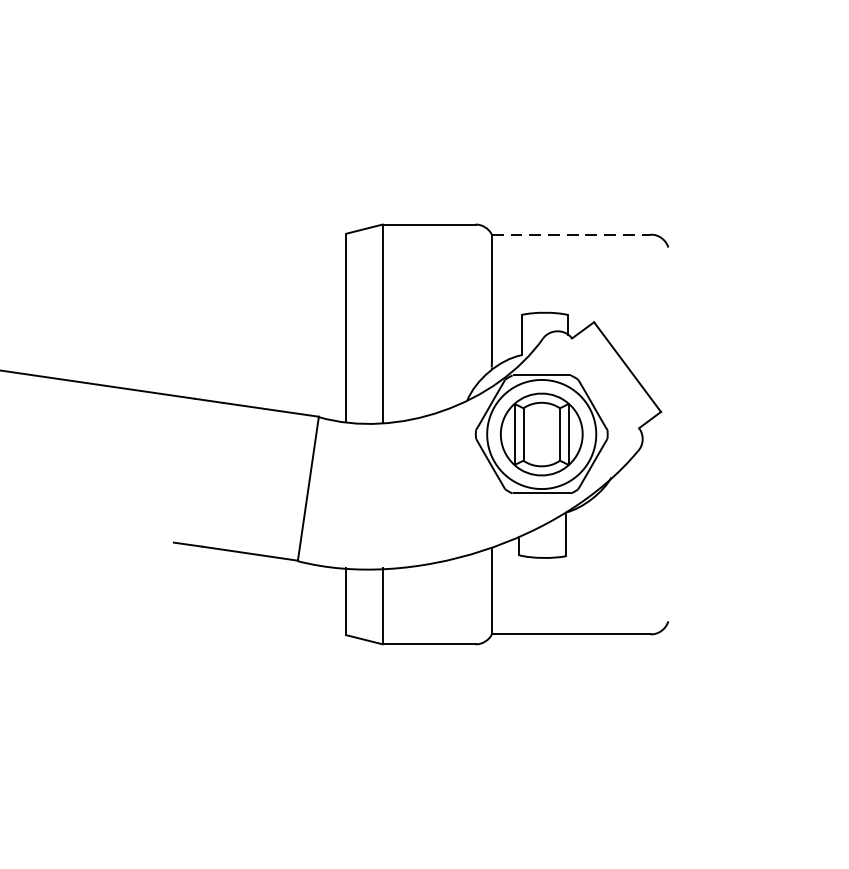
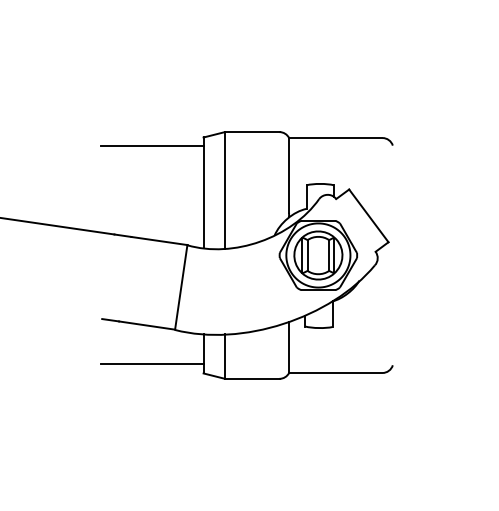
line: (570, 235) -> (335, 138), dashed -> solid
line: (259, 249) -> (152, 146), added
line: (259, 619) -> (152, 364), added

